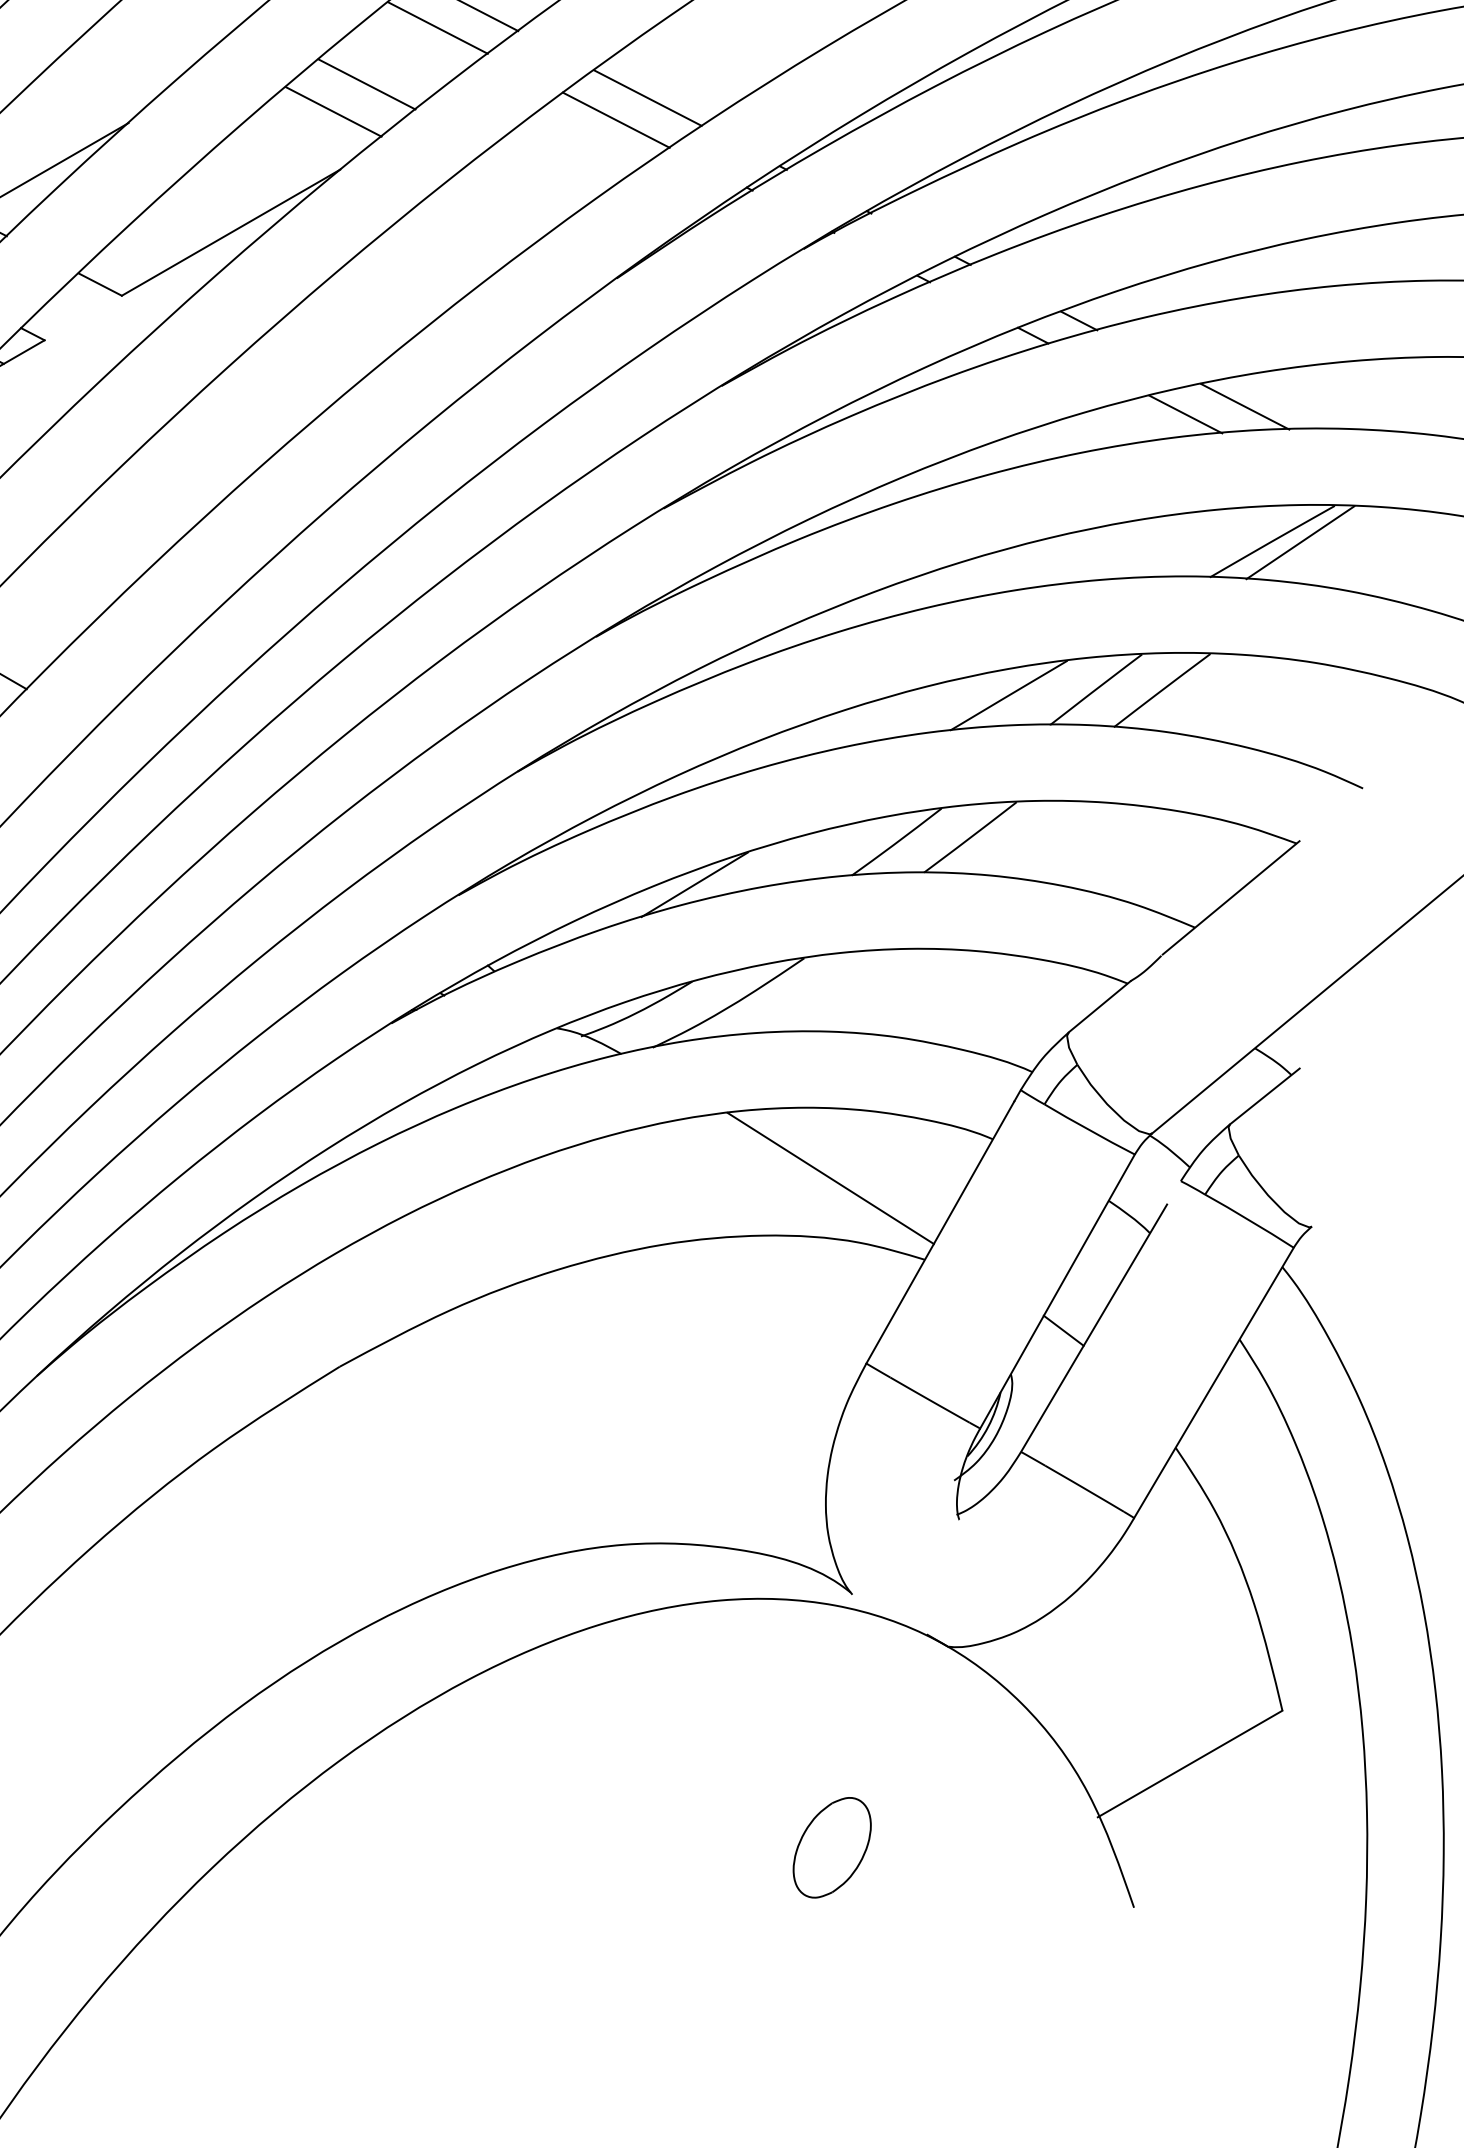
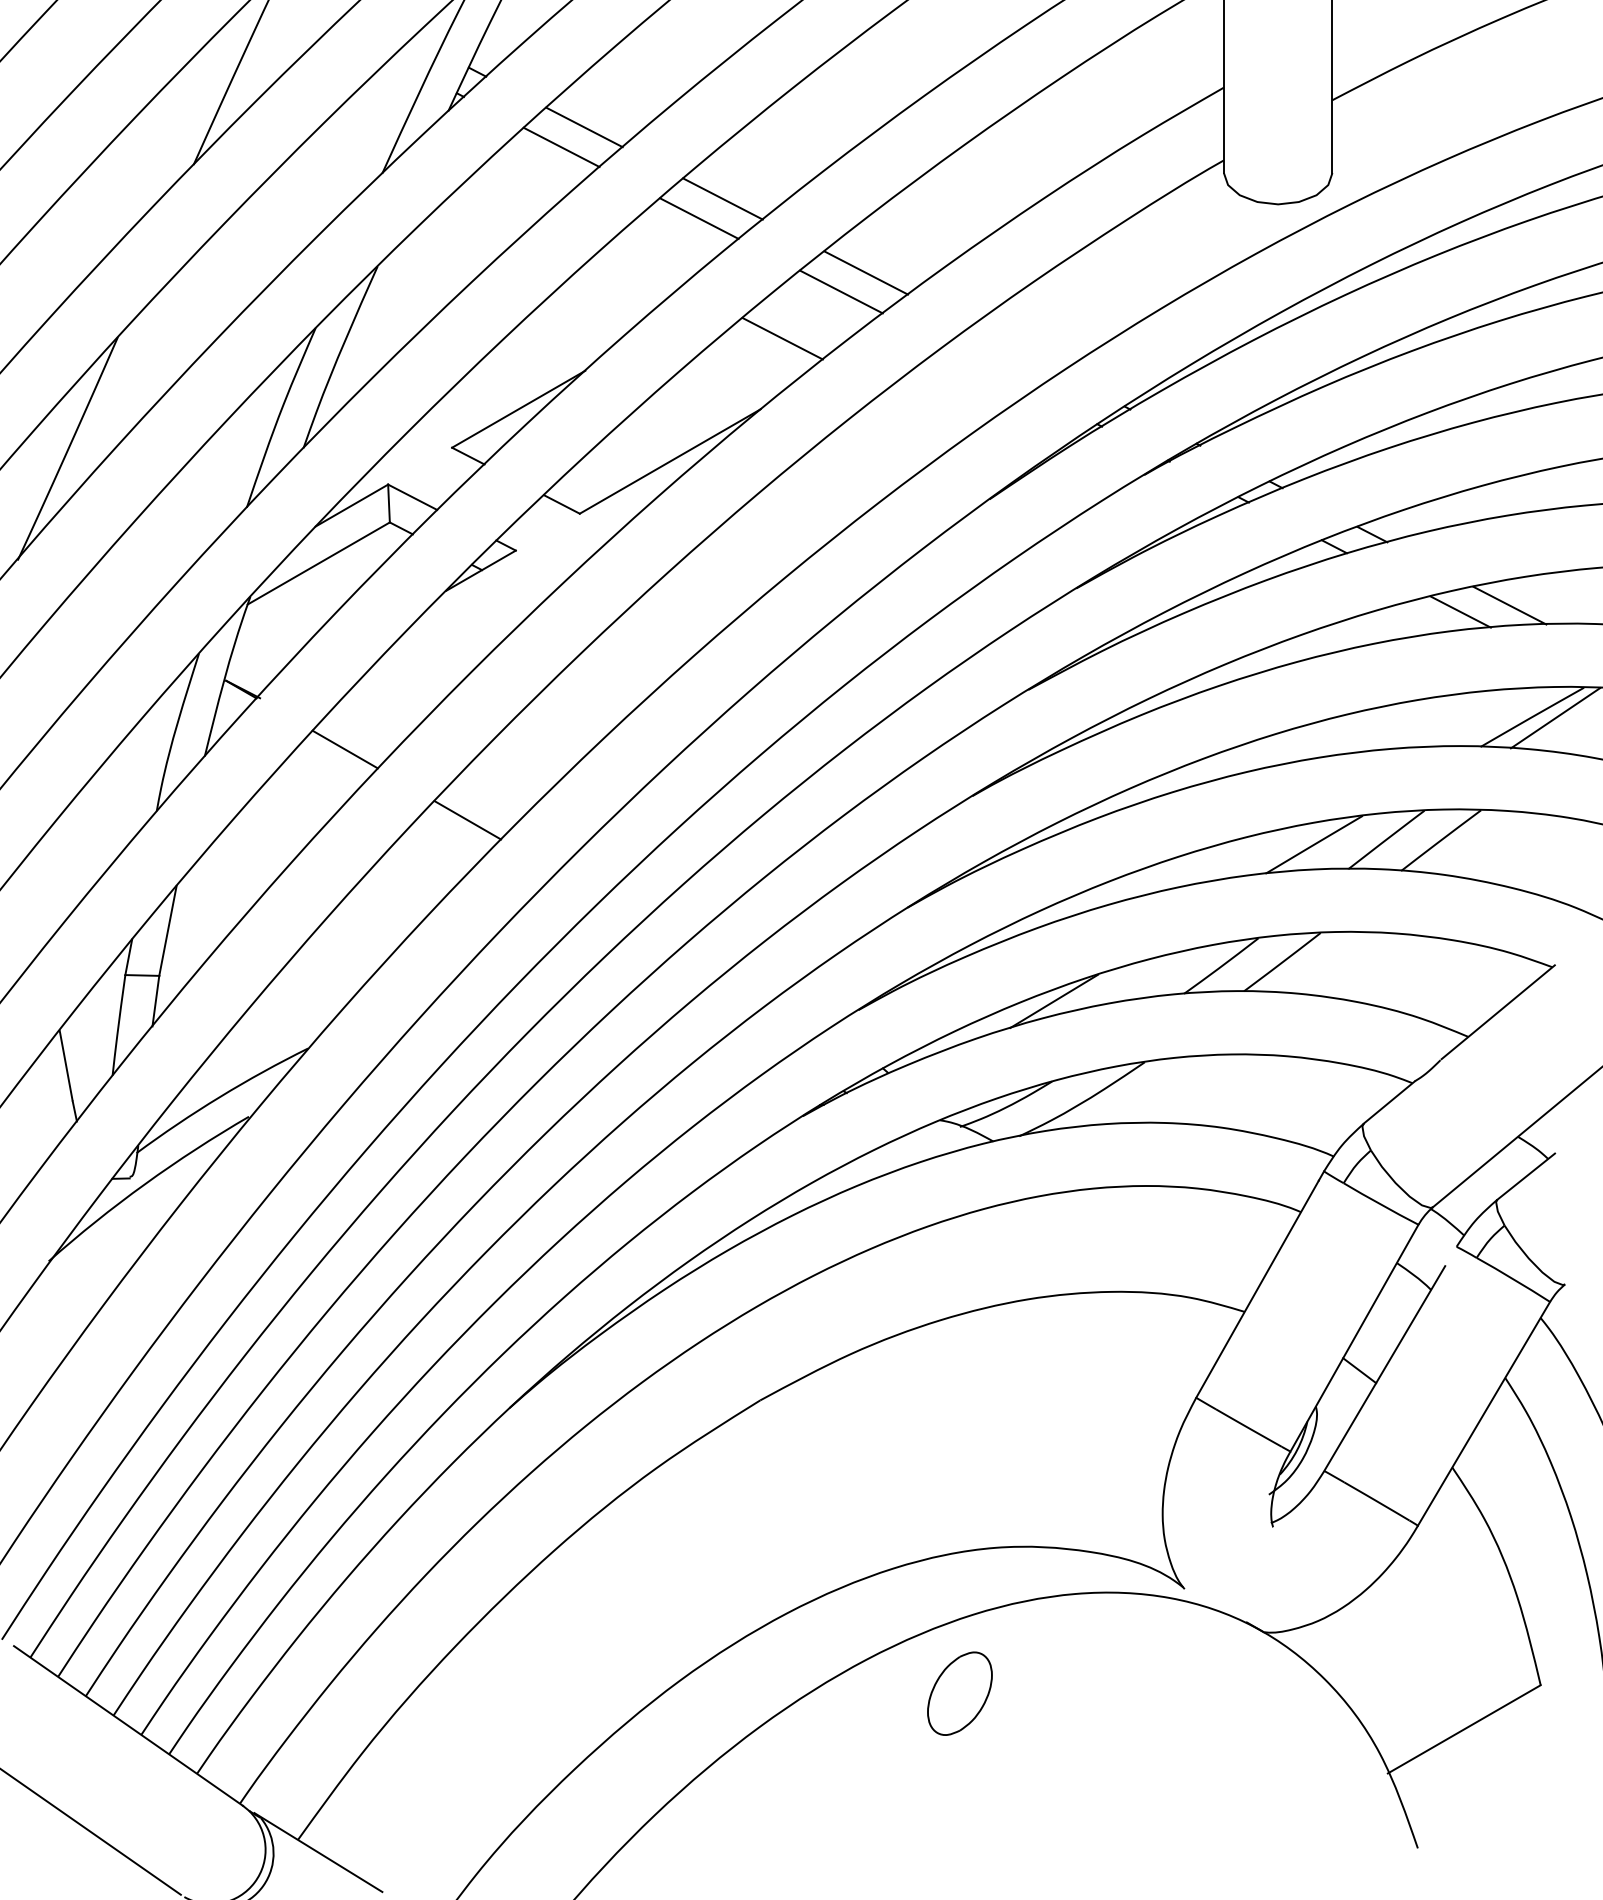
line: (646, 98) -> (1014, 350), removed
line: (332, 111) -> (754, 361), removed
line: (615, 120) -> (988, 368), removed
line: (830, 1178) -> (1166, 1244), removed
part: (831, 1847) -> (959, 1693), moved

